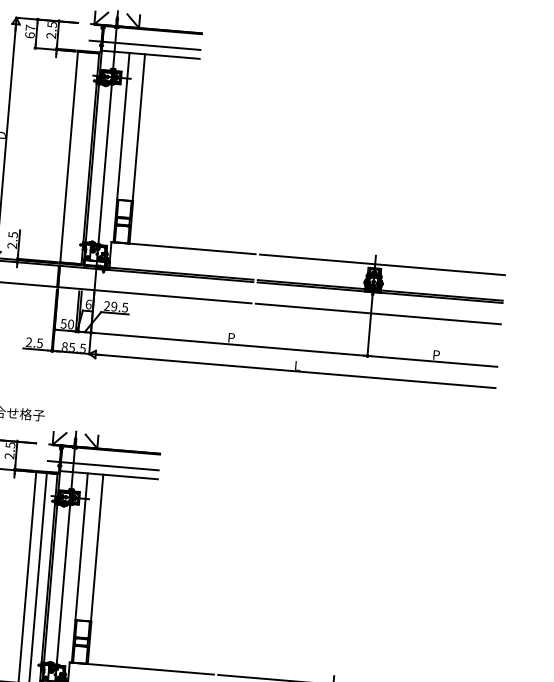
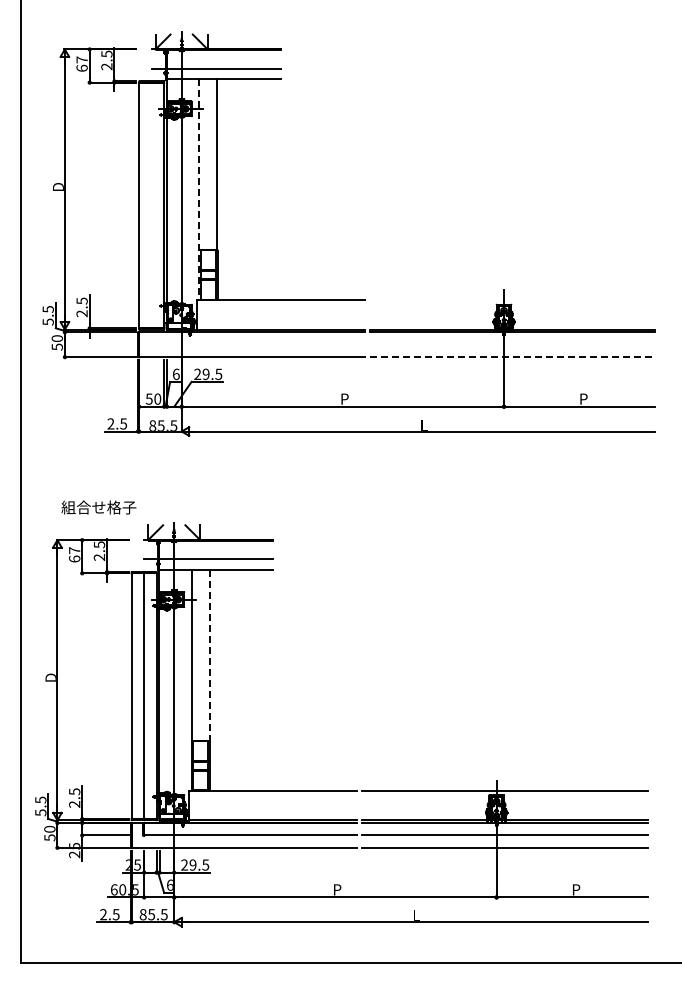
line: (121, 148) -> (199, 190), solid -> dashed
line: (382, 264) -> (512, 299), removed
line: (378, 314) -> (512, 357), solid -> dashed
line: (96, 548) -> (209, 655), solid -> dashed

